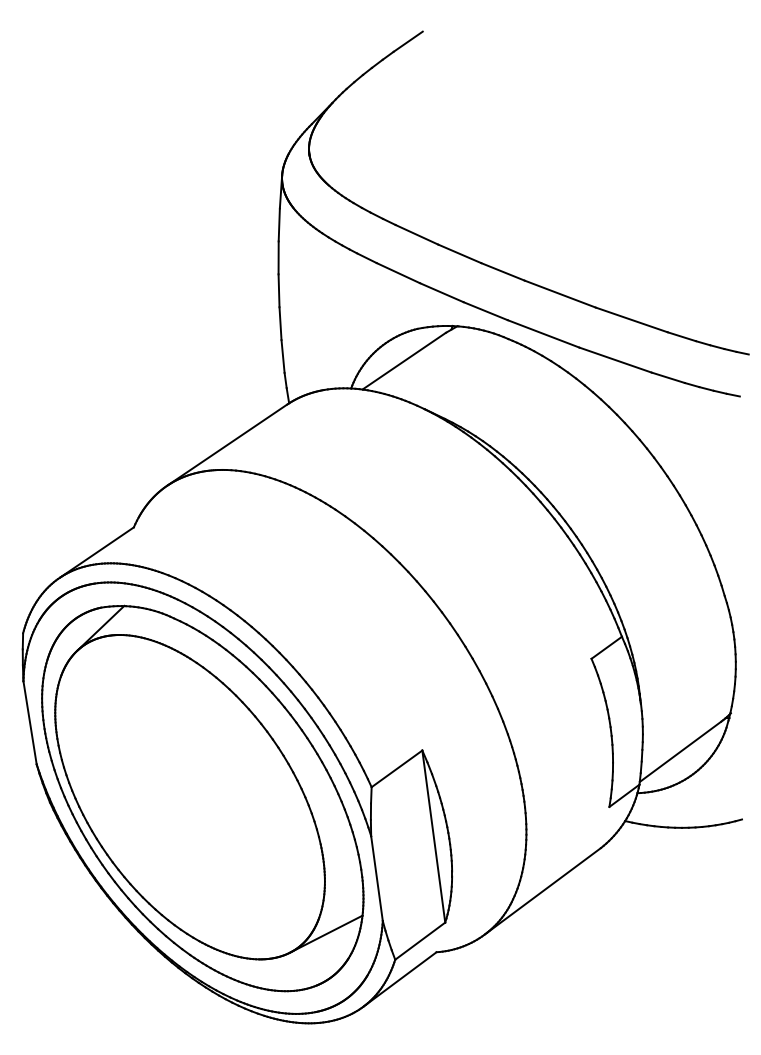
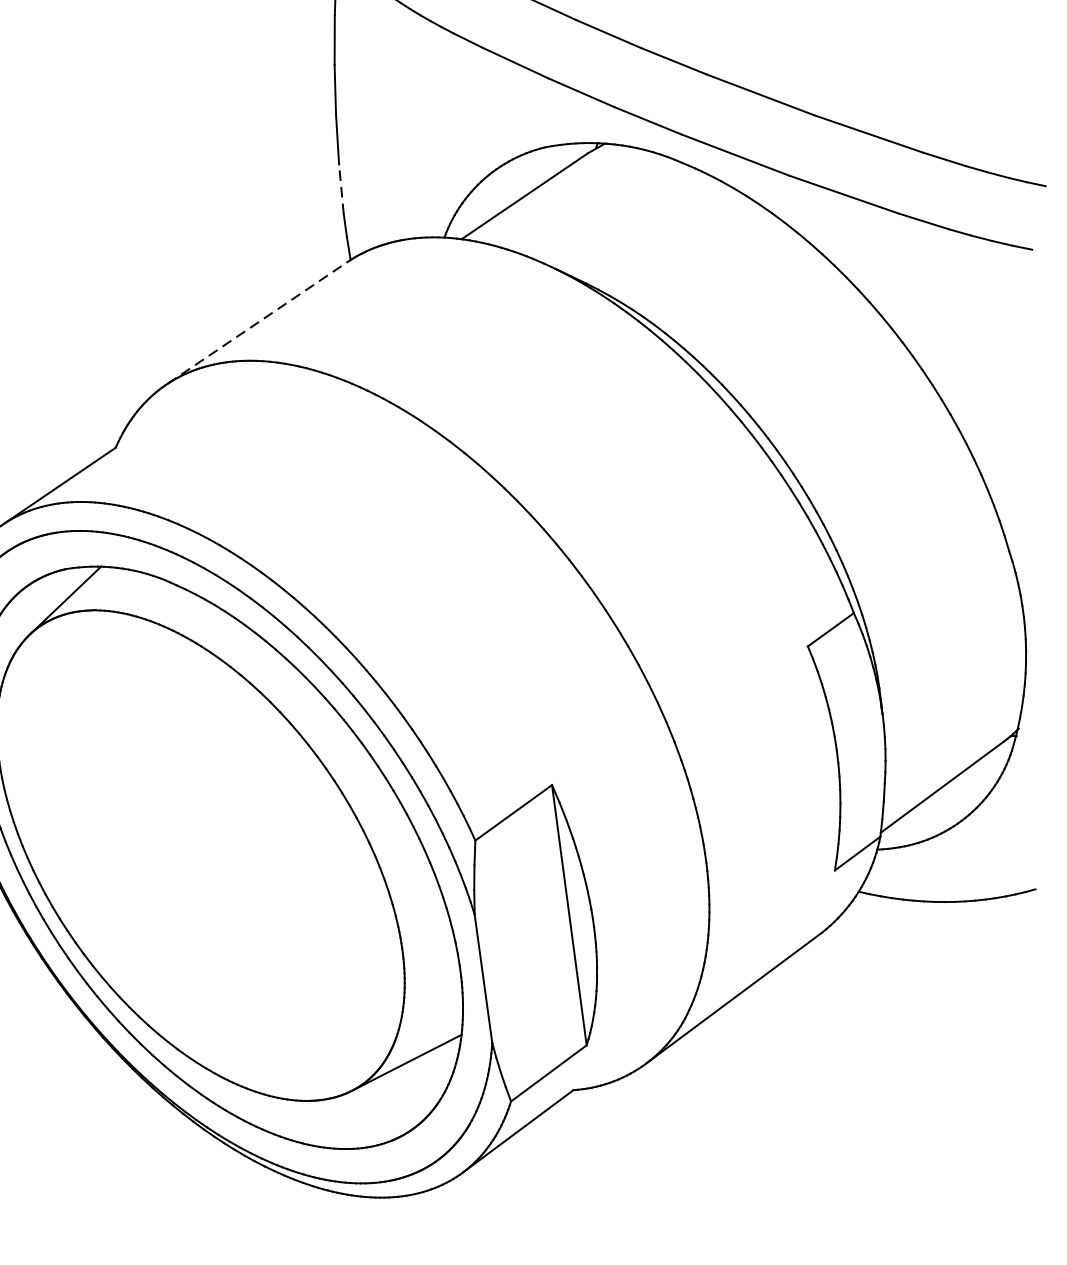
line: (283, 356) -> (342, 189), solid -> dashed
line: (227, 444) -> (257, 322), solid -> dashed

